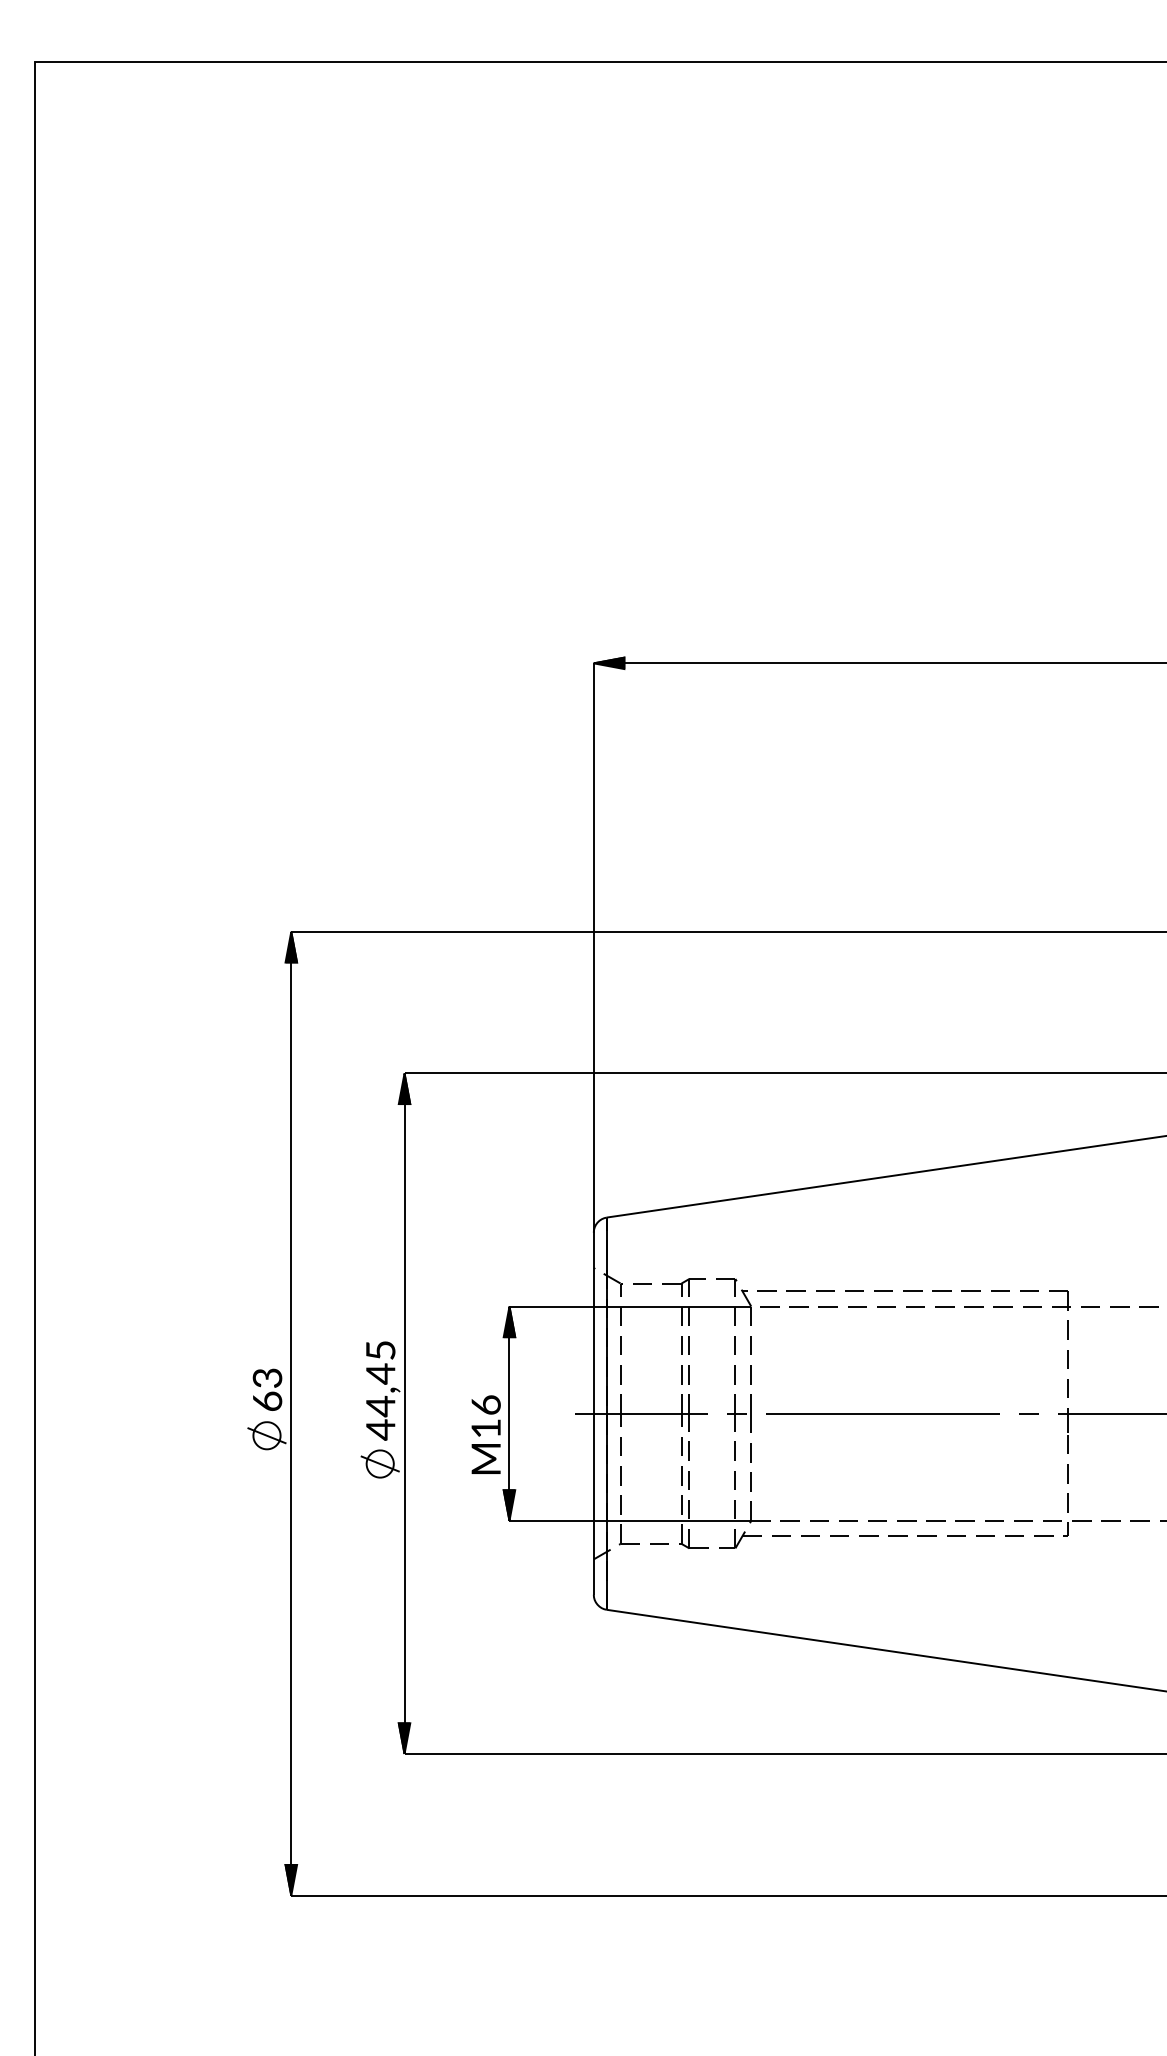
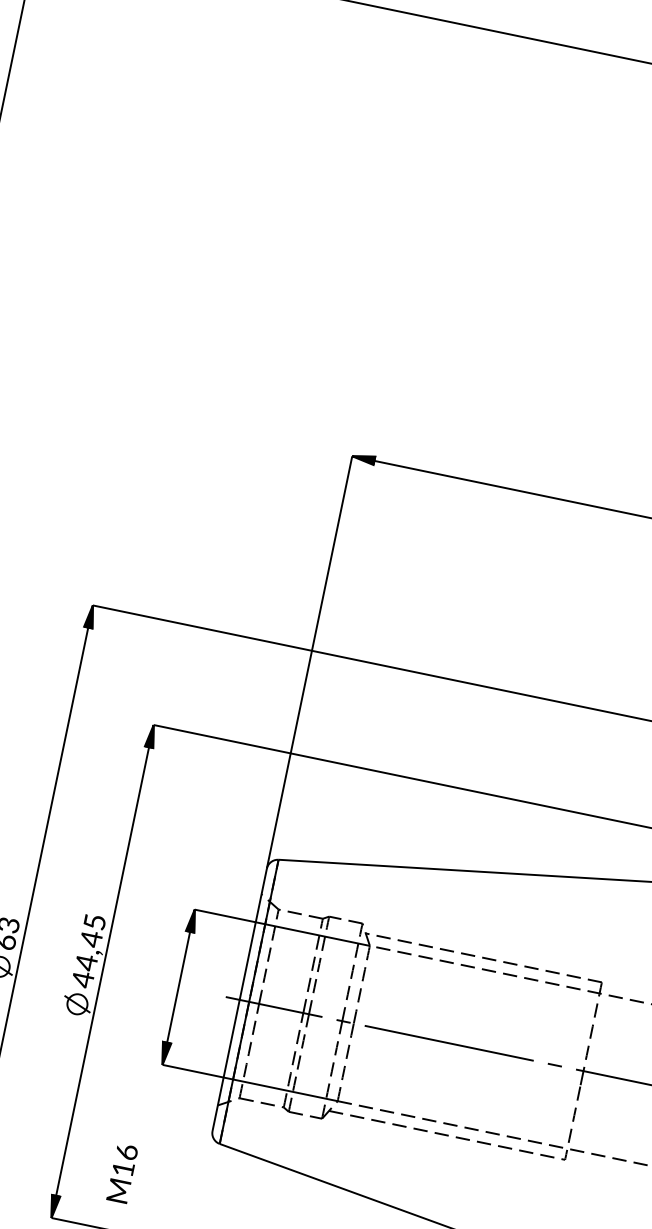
text: (485, 1434) -> (121, 1173), moved

